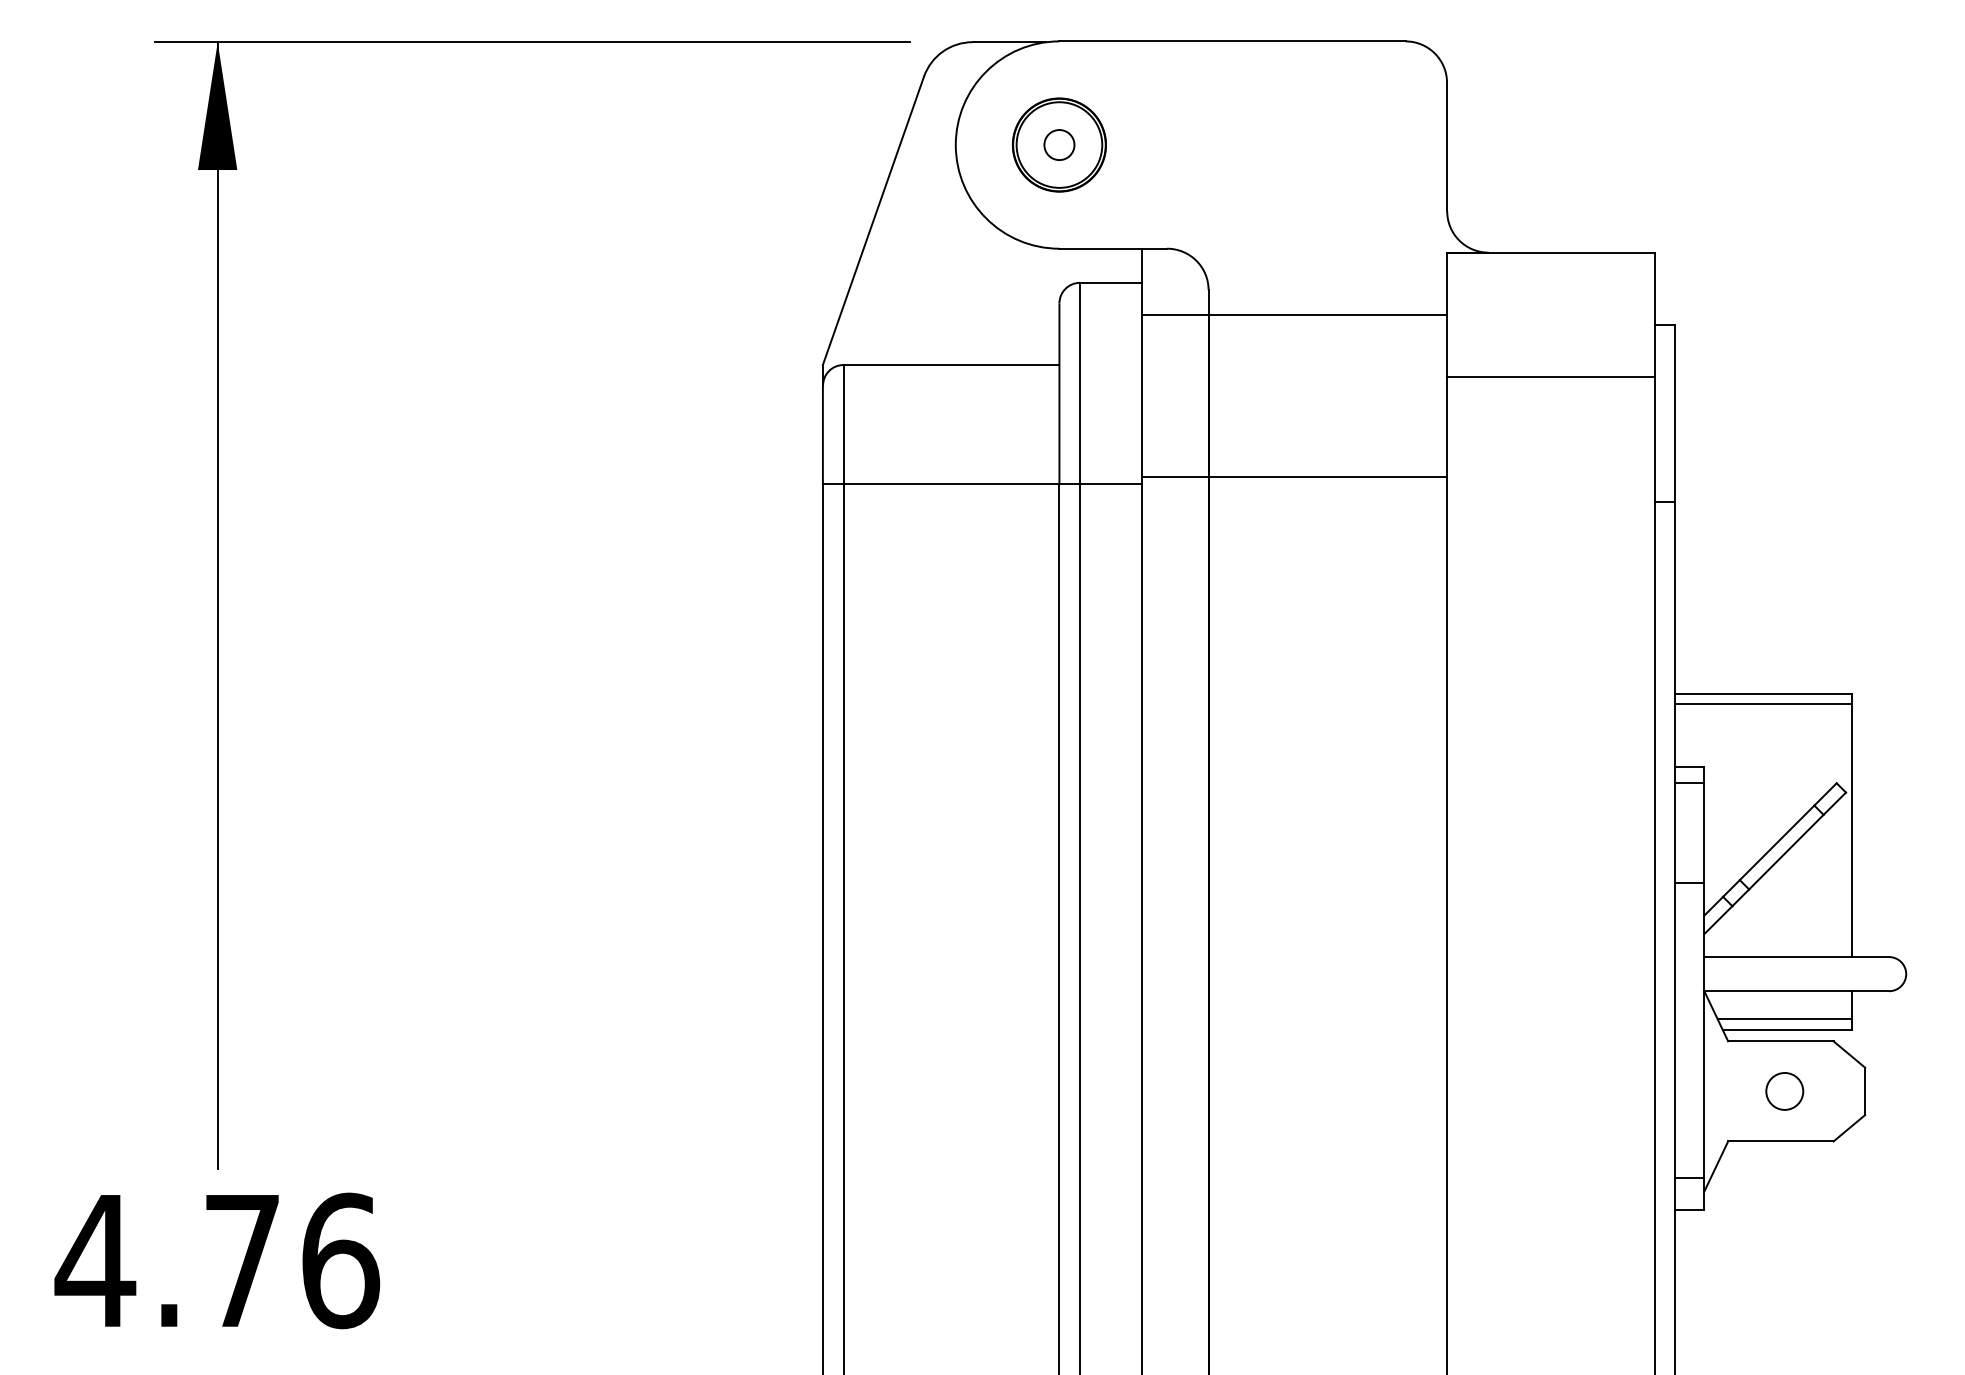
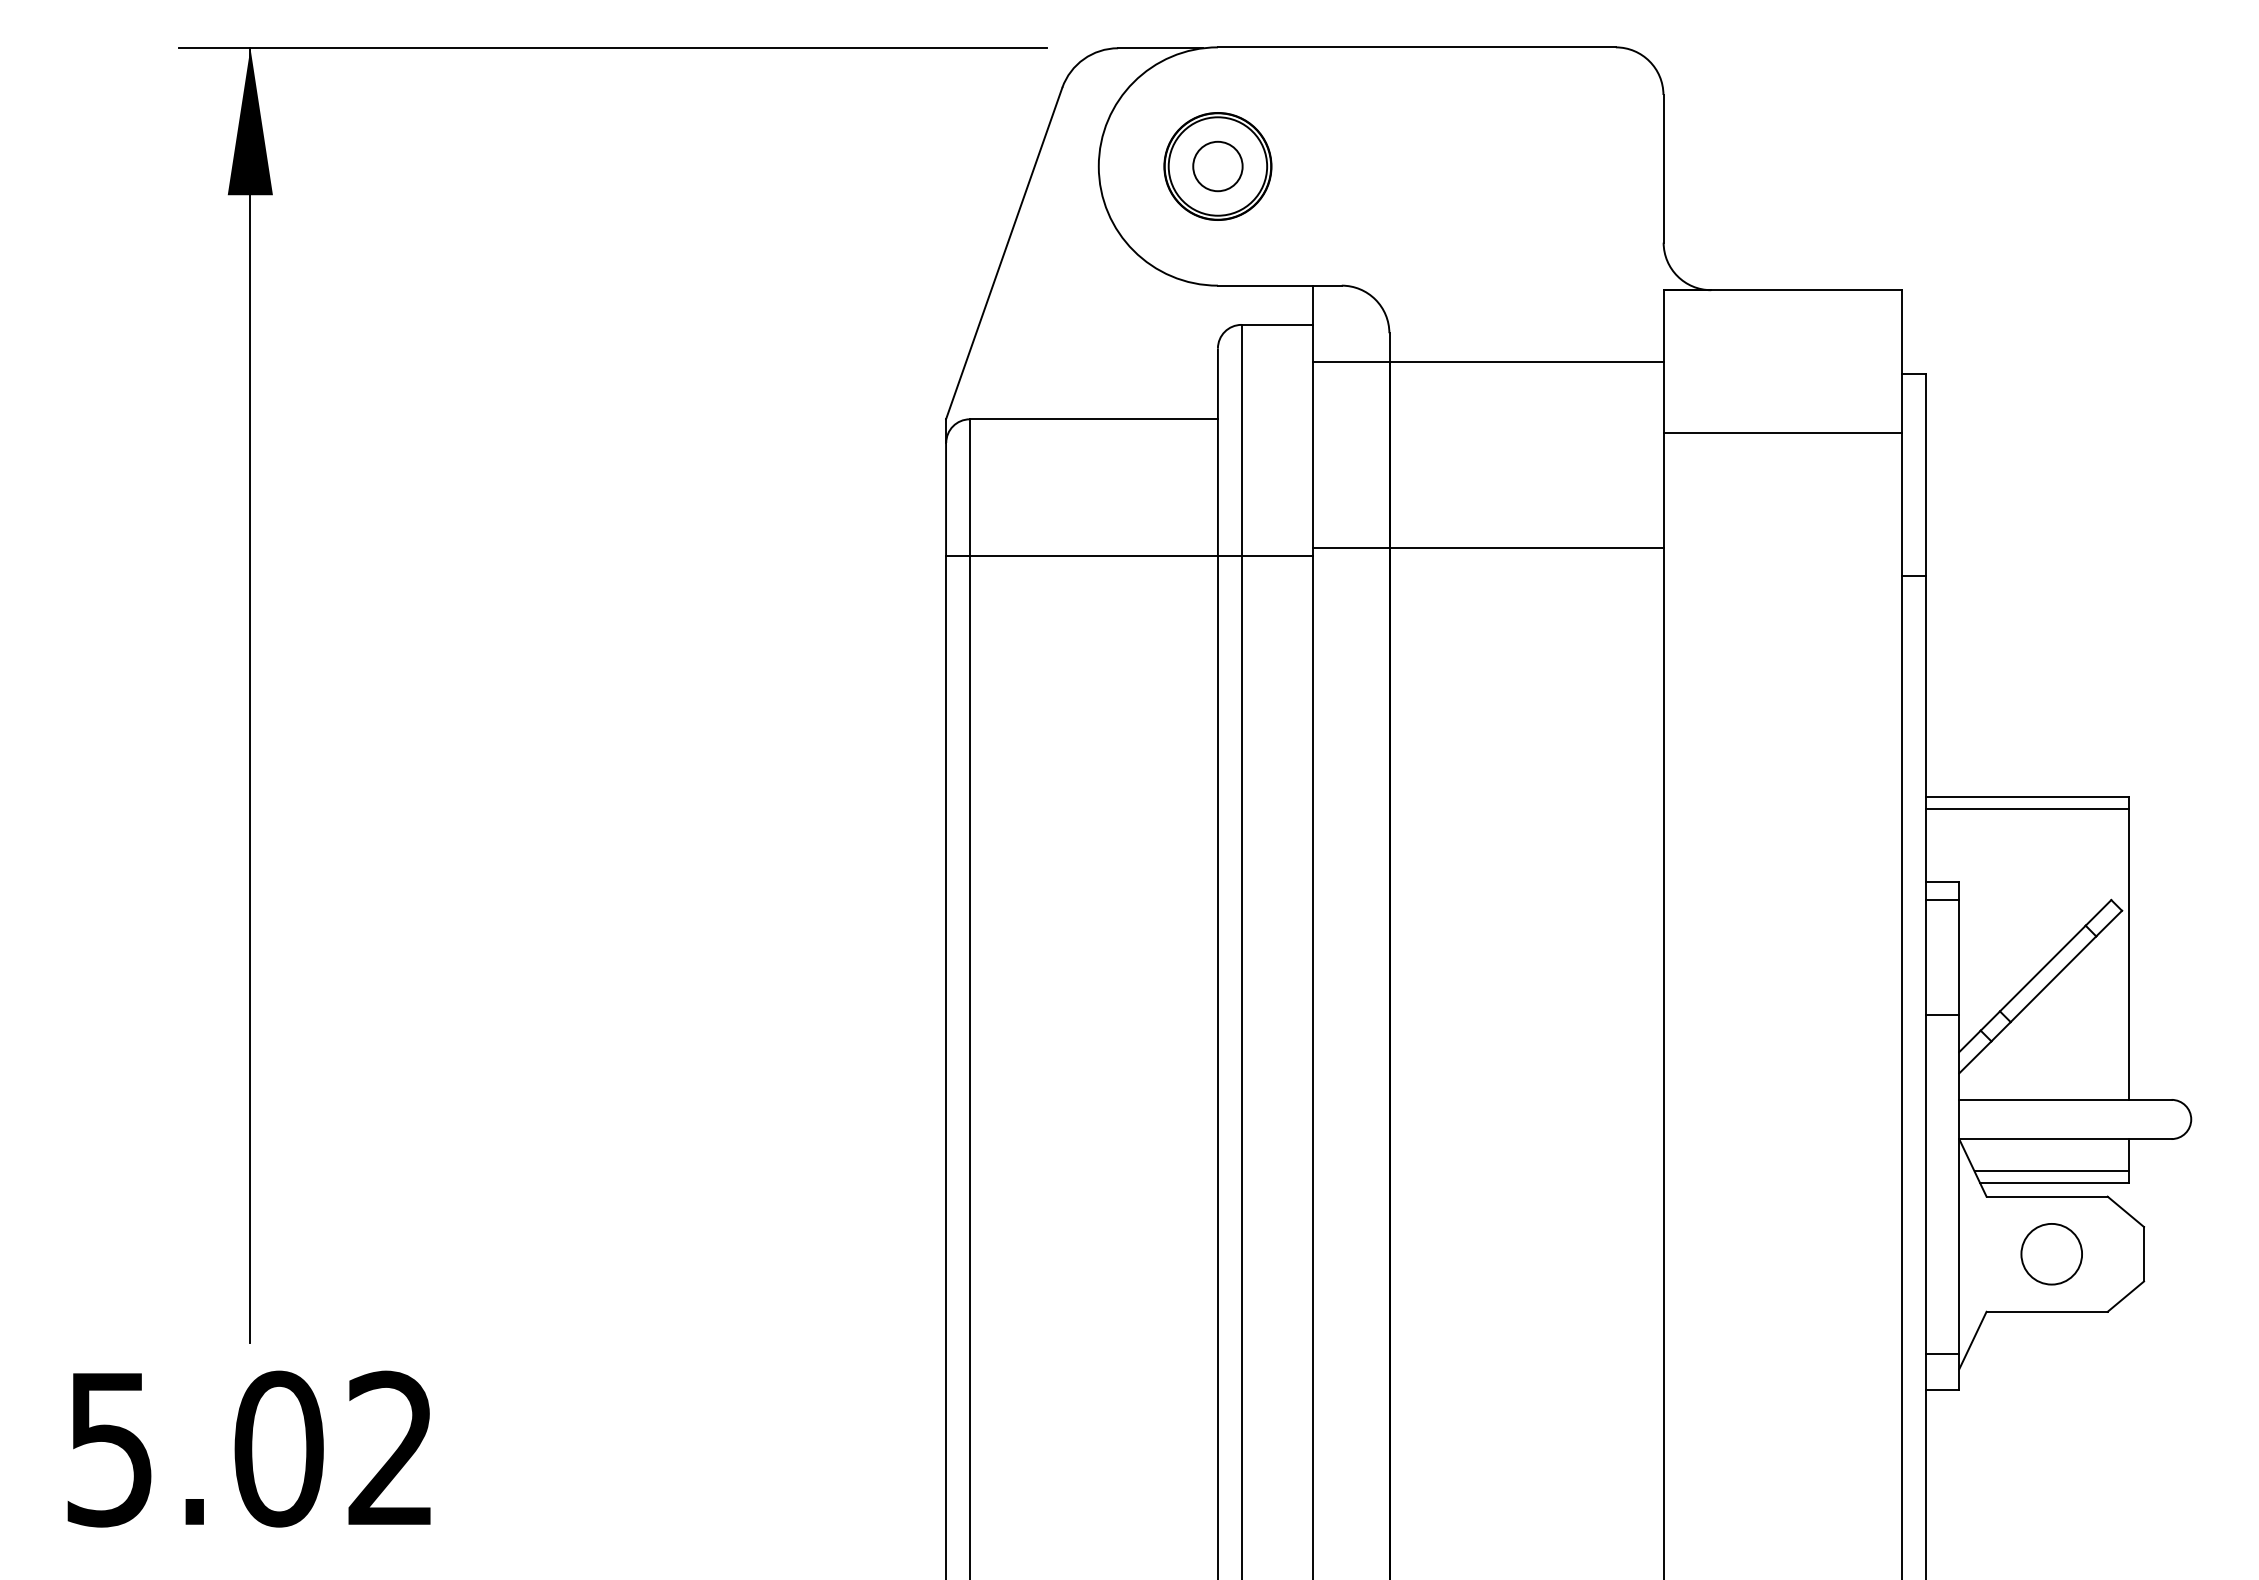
circle: (1059, 145) -> (1217, 166), size x1.43
circle: (1784, 1091) -> (2051, 1254), size x1.43
text: (216, 1260) -> (249, 1448), 4.76 -> 5.02

